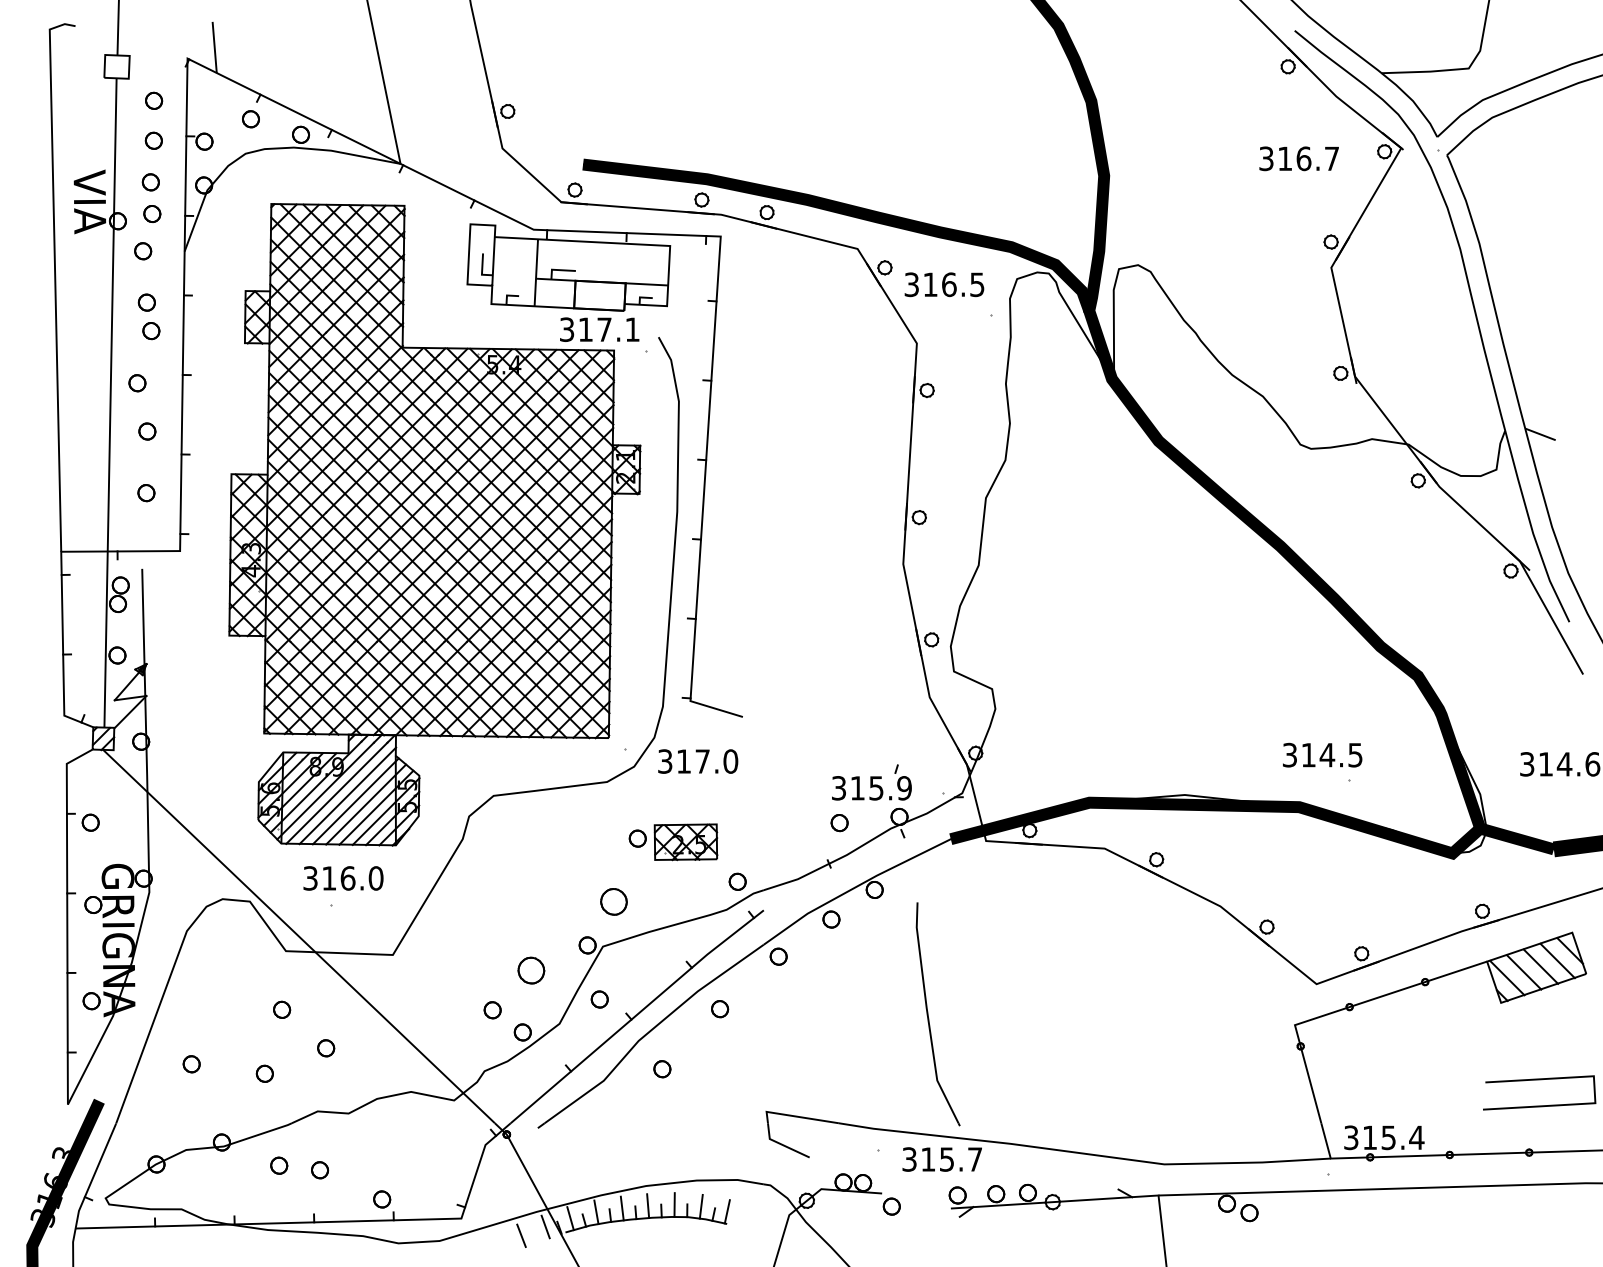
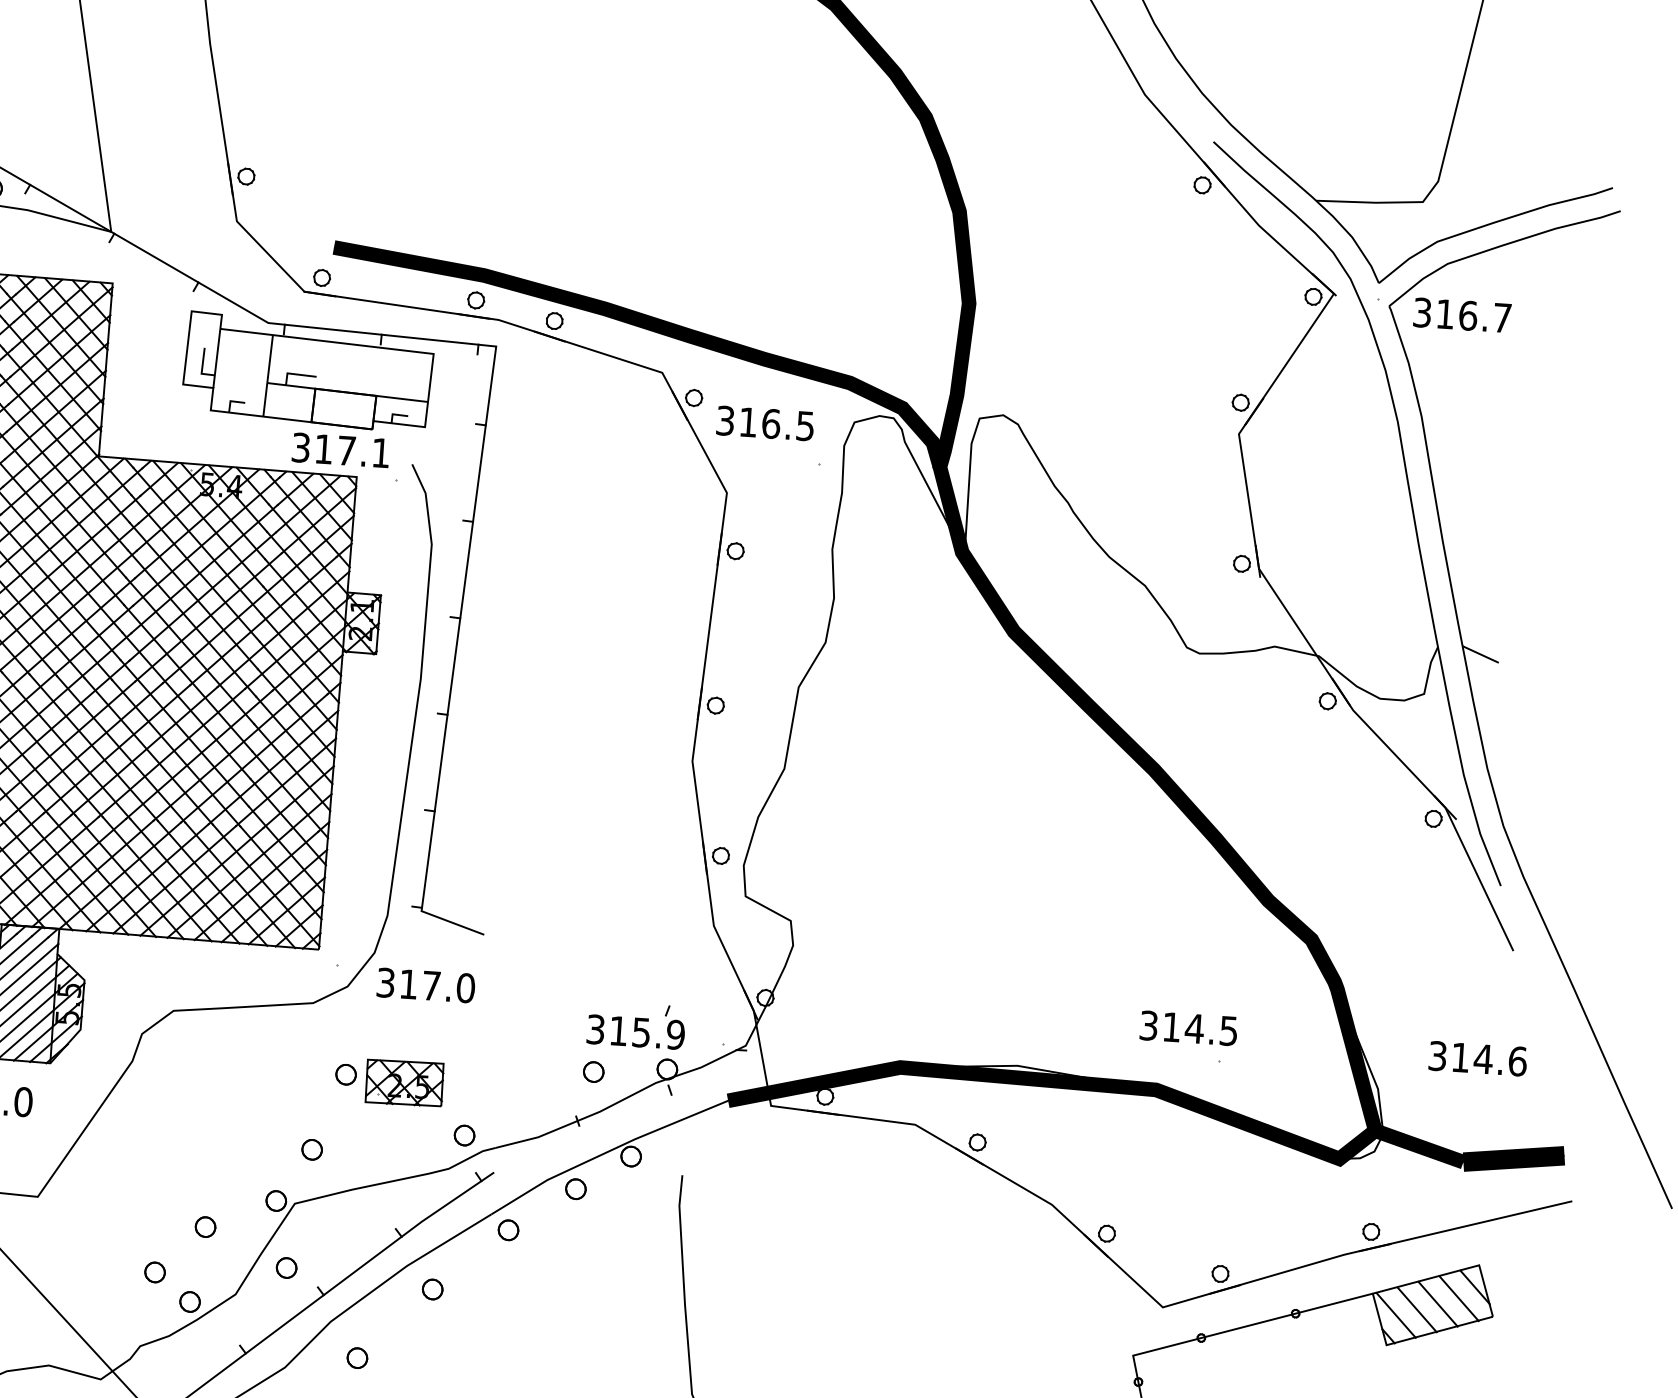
text: (1298, 158) -> (1461, 314), moved
part: (614, 901) -> (312, 1149), size x0.62
part: (531, 970) -> (205, 1227), size x0.62

